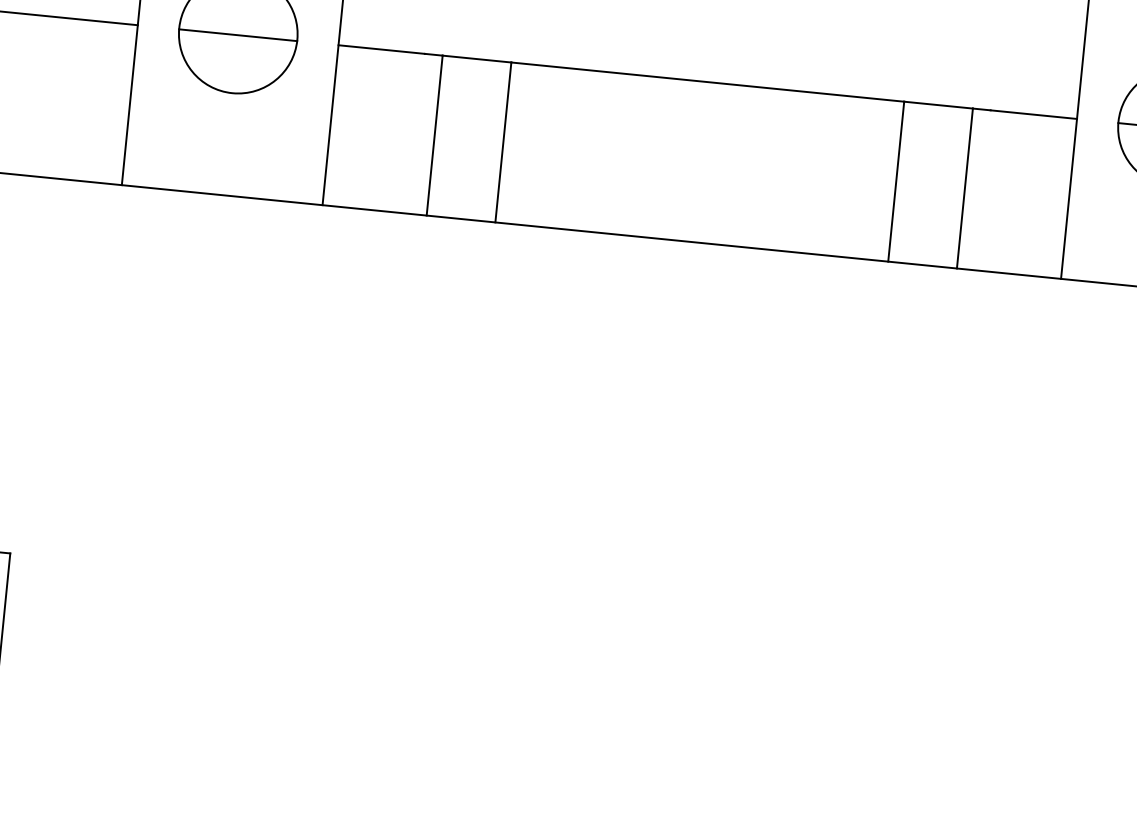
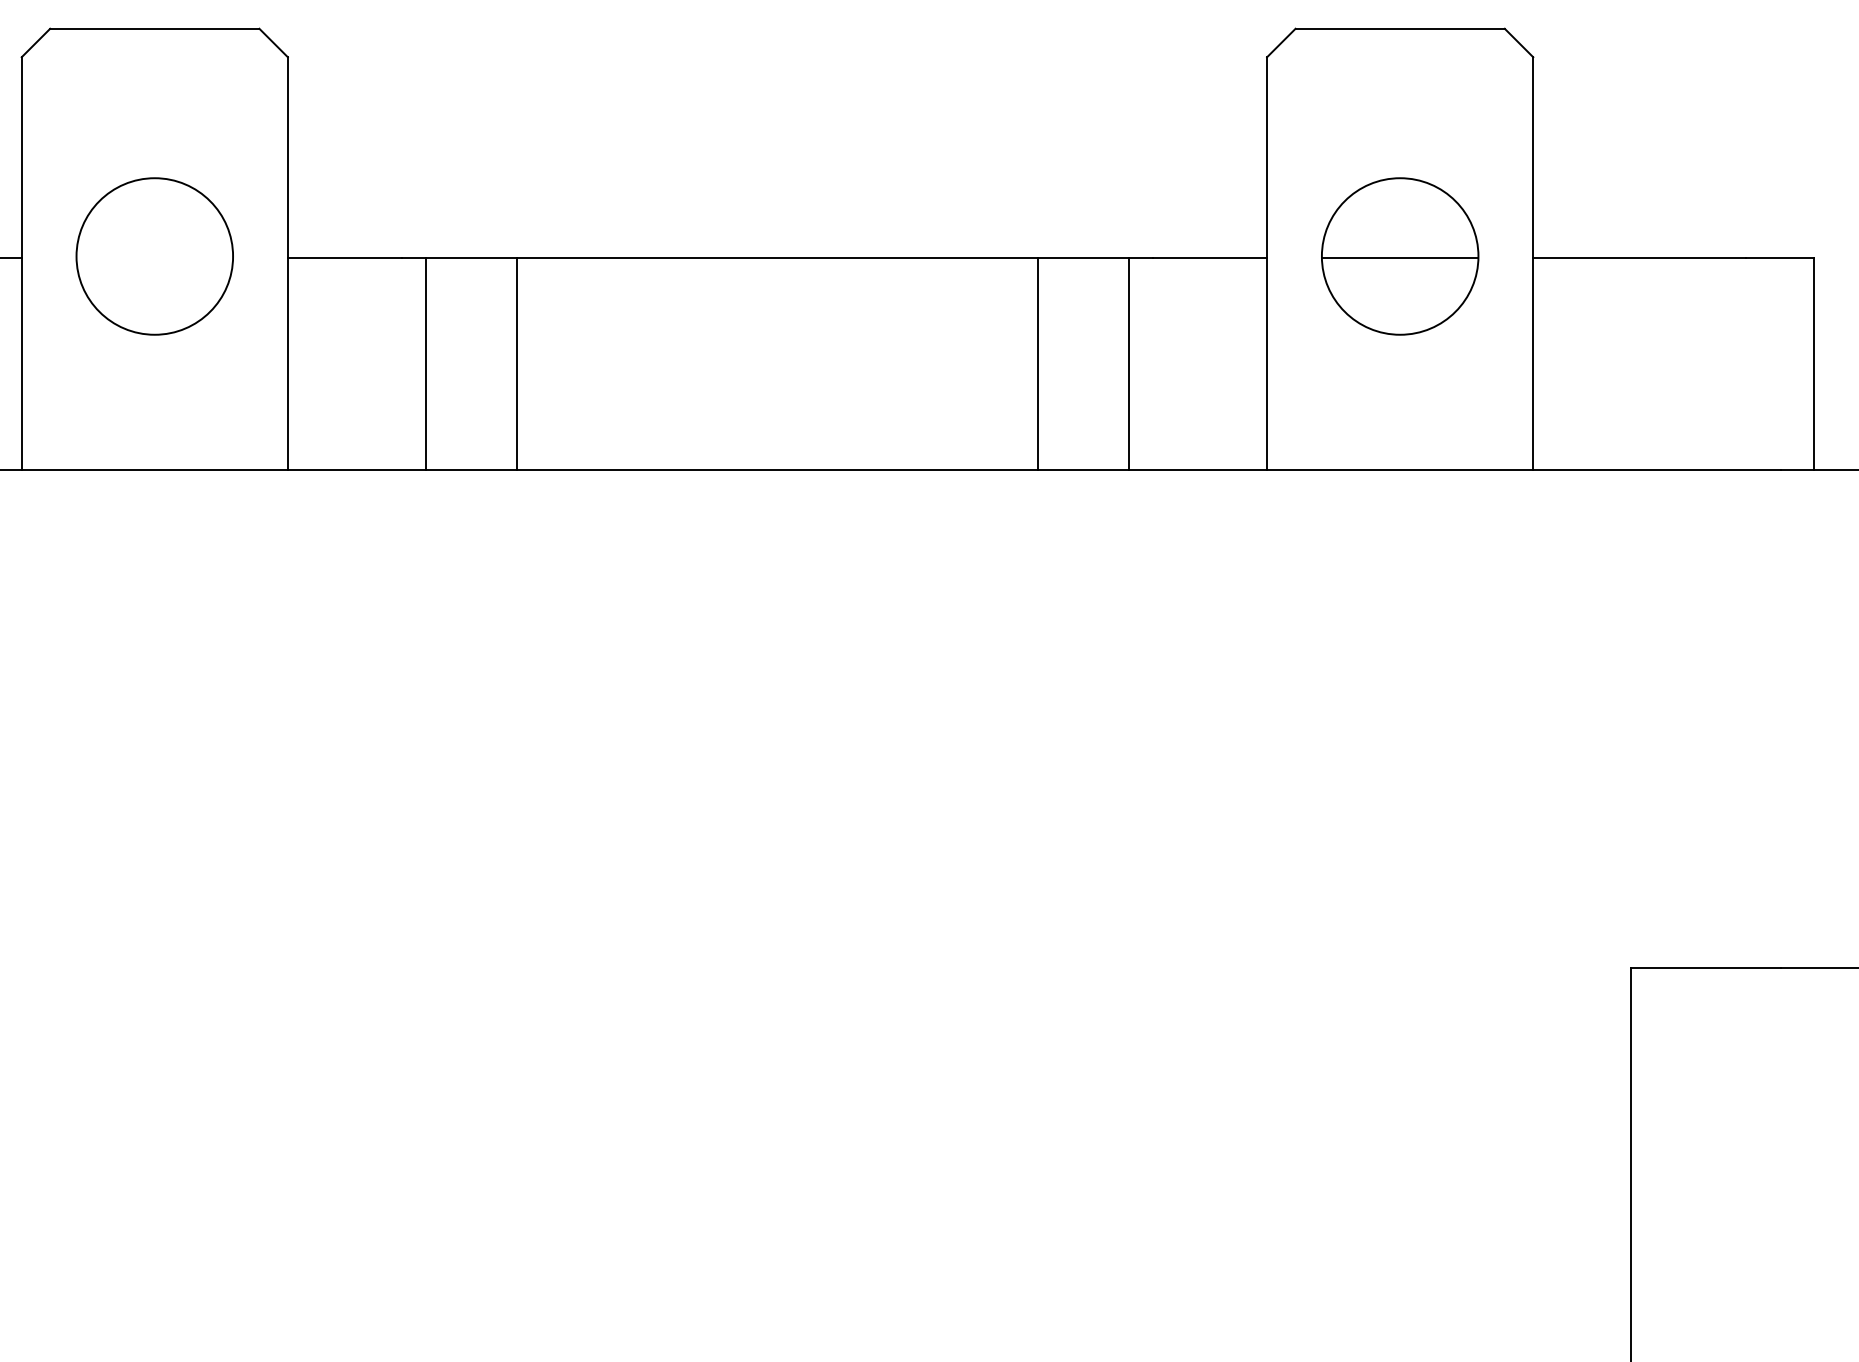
line: (237, 34) -> (154, 257), removed

